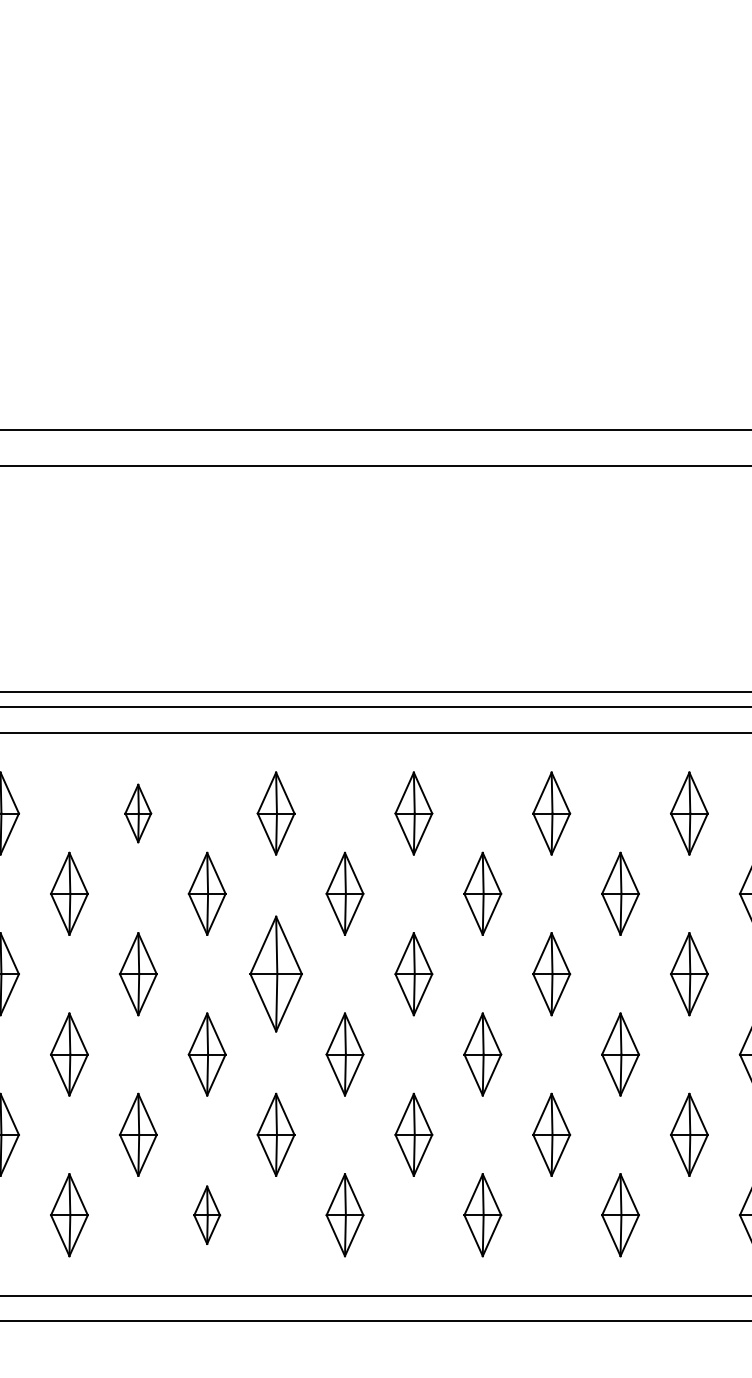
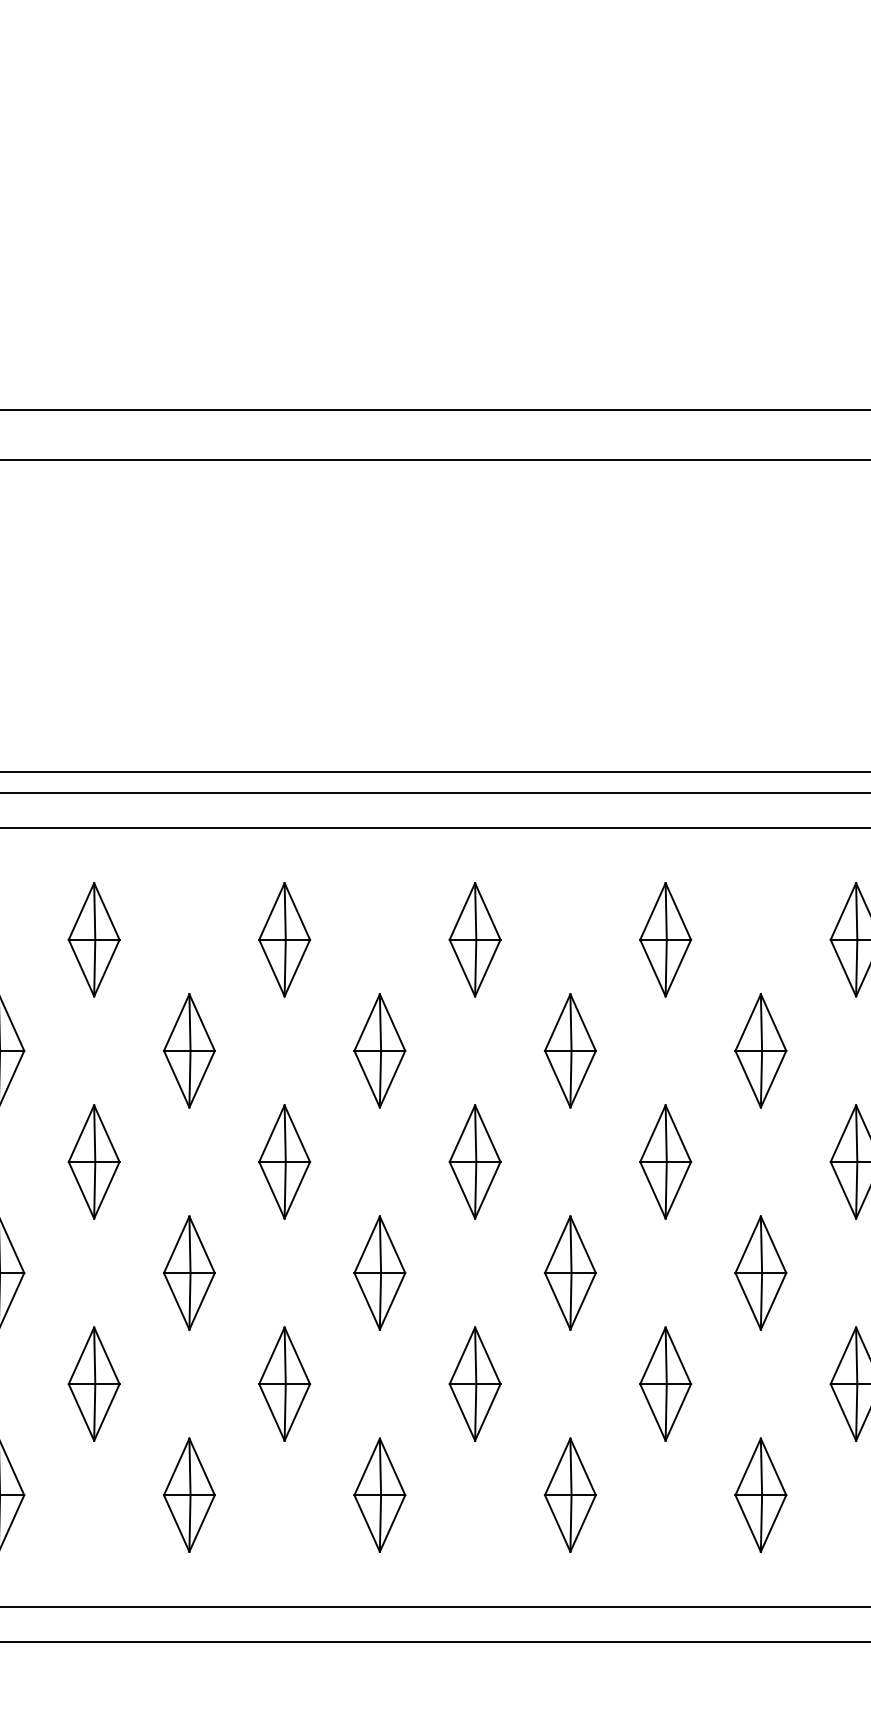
part: (137, 813) -> (92, 939), size x1.43
part: (275, 974) -> (283, 1162), size x0.71
part: (206, 1215) -> (188, 1495), size x1.43

